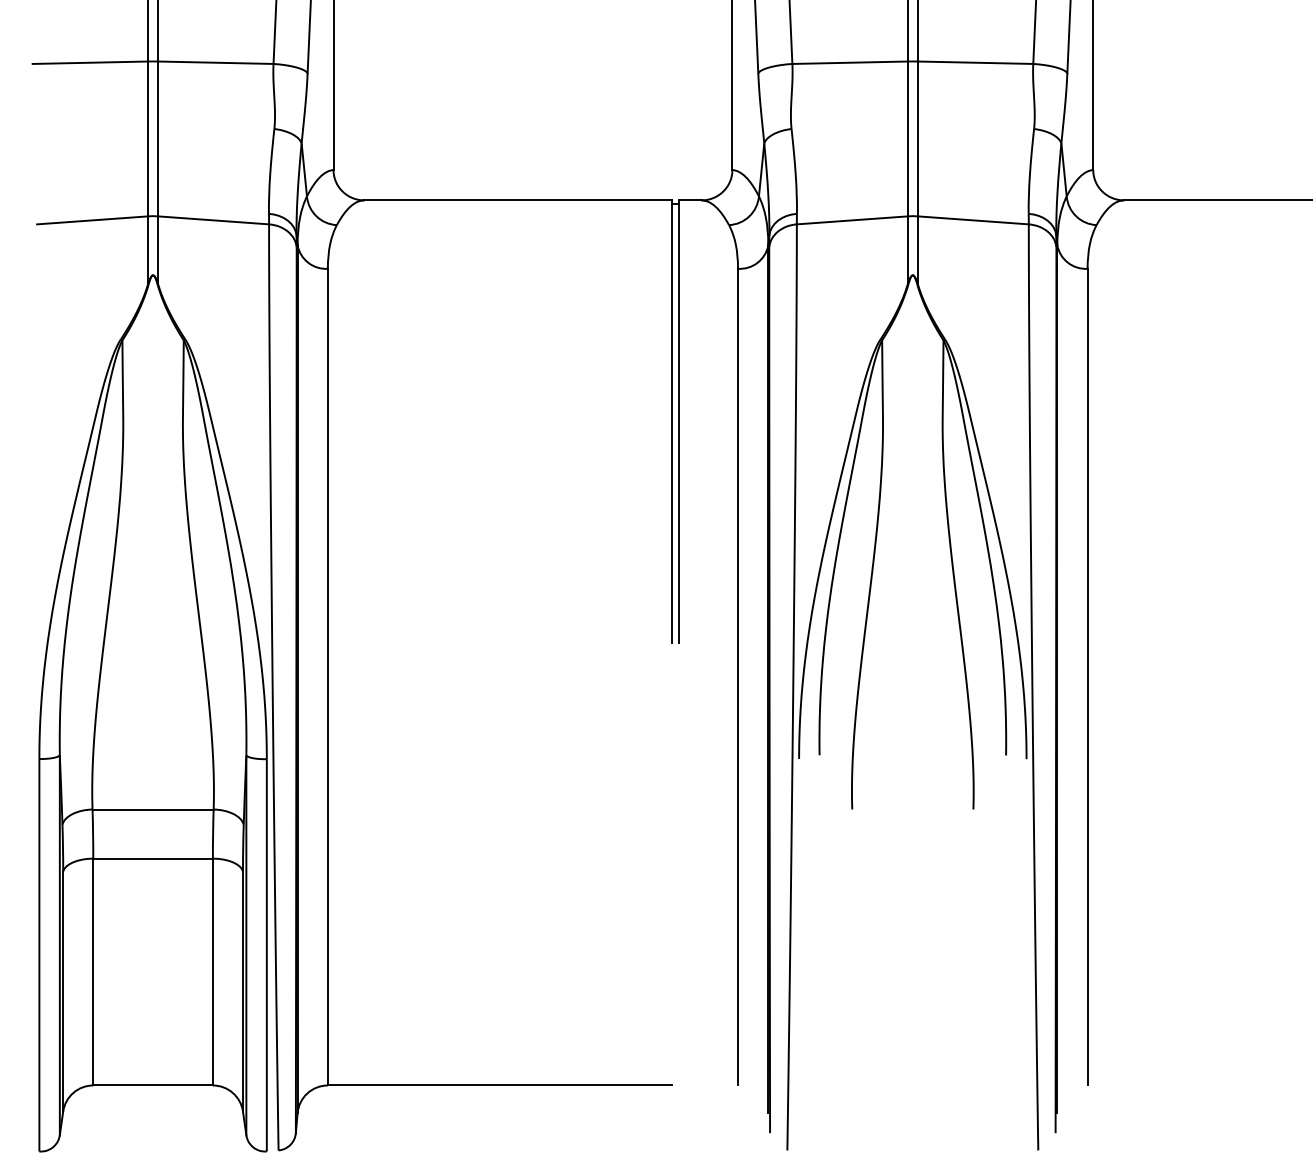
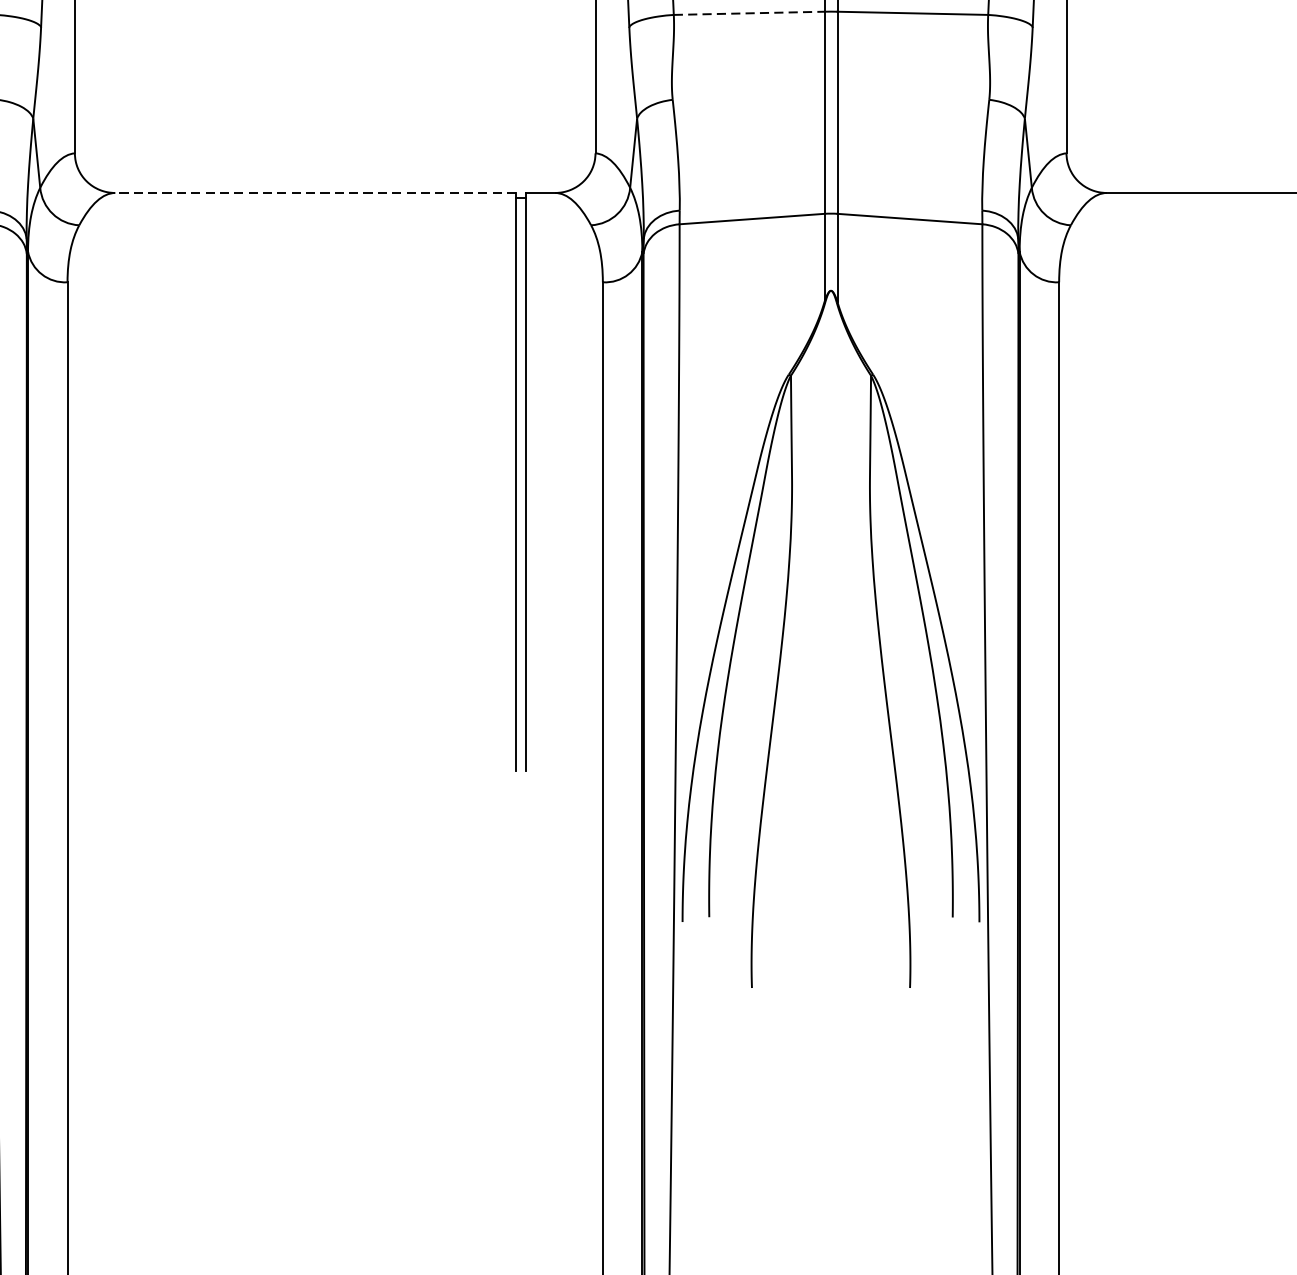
line: (850, 62) -> (749, 13), solid -> dashed
line: (518, 200) -> (316, 193), solid -> dashed

